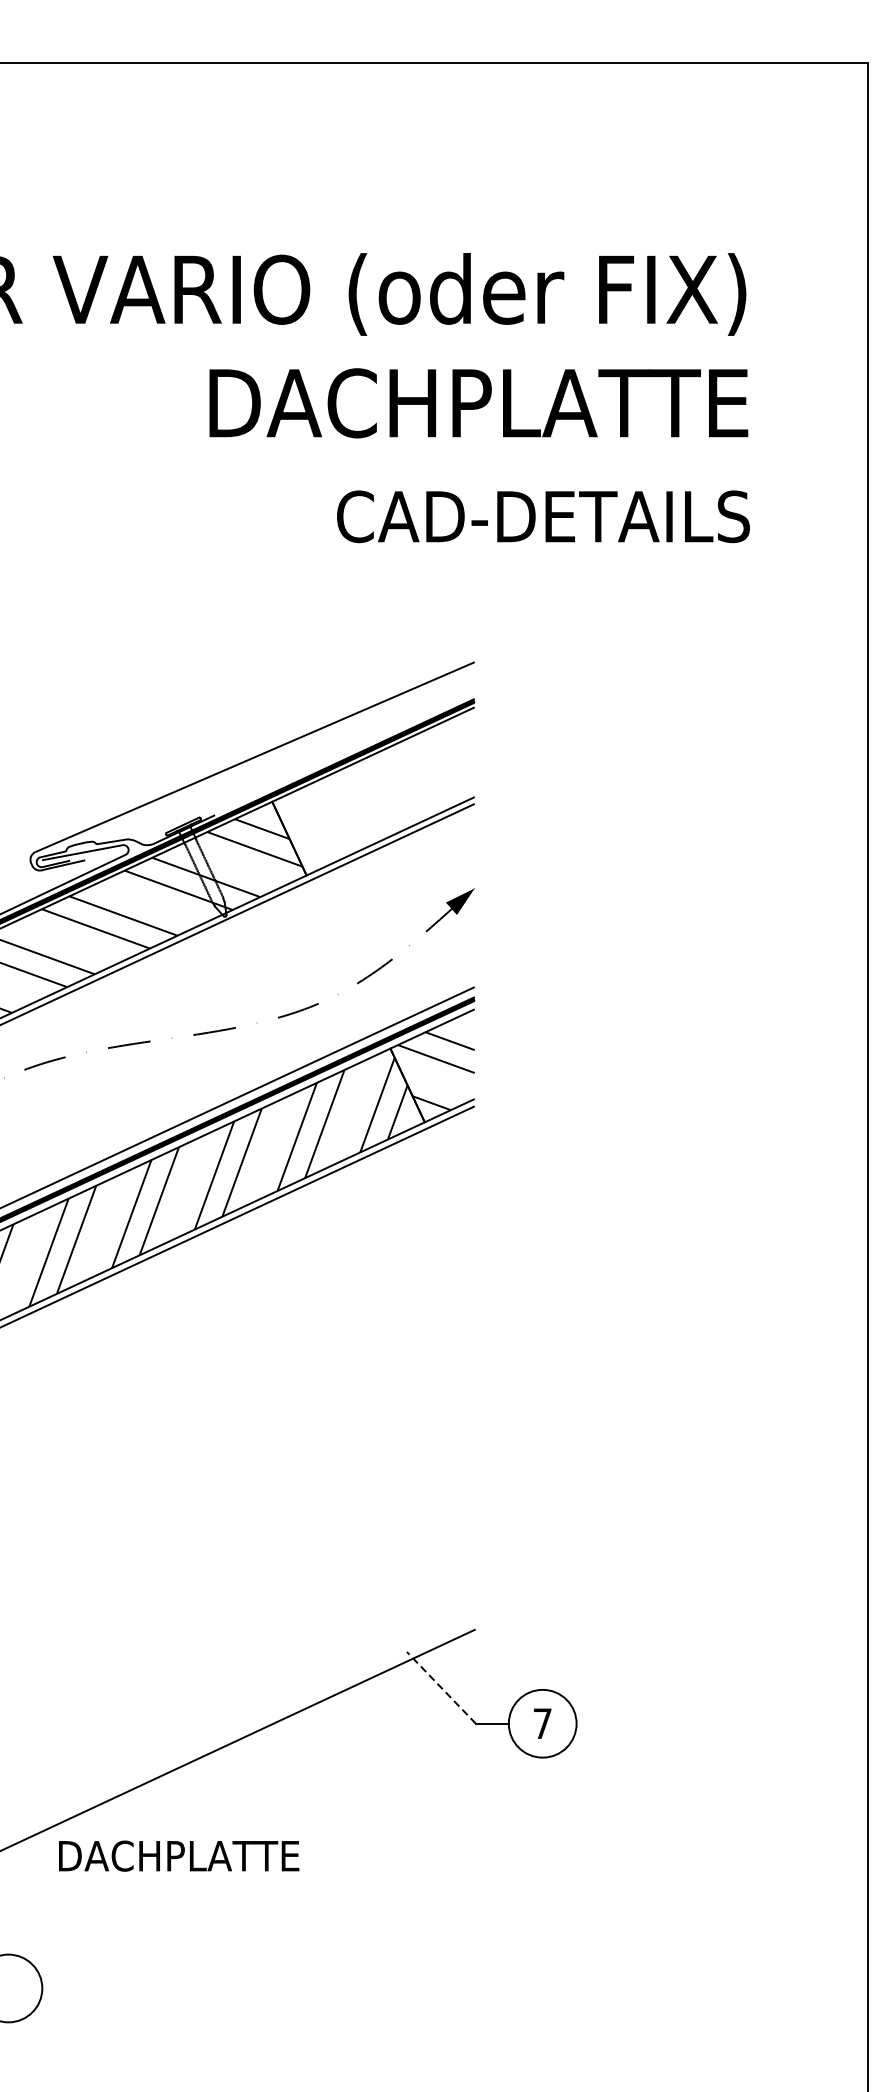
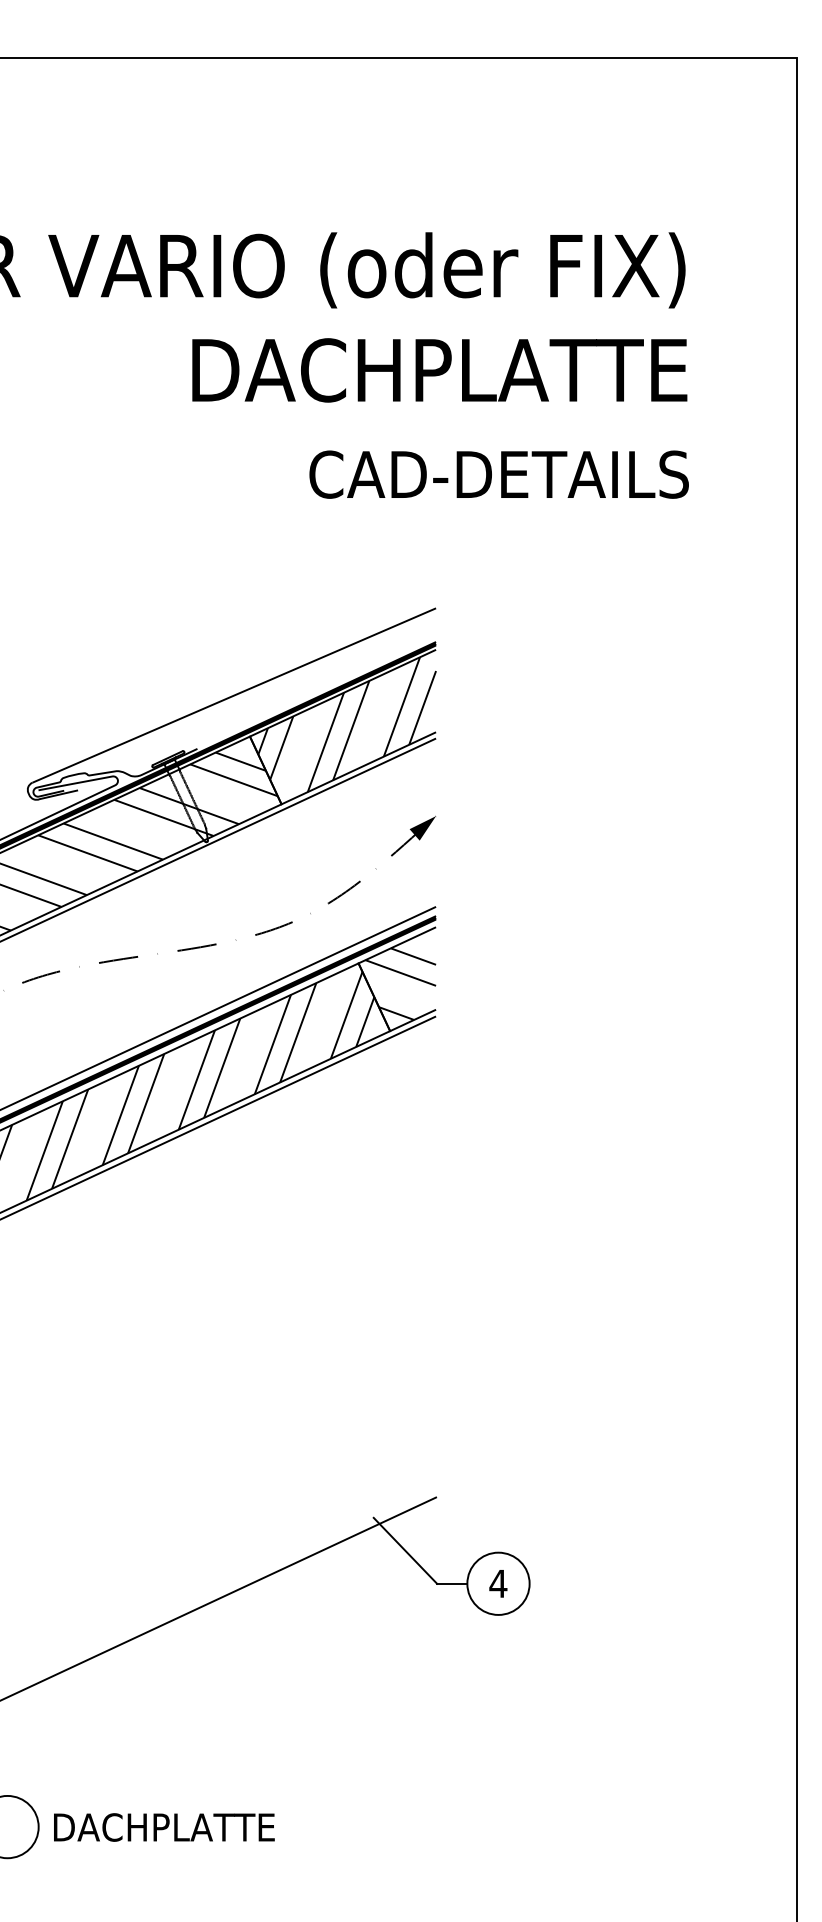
hatch: (378, 788) -> (347, 724), added
line: (441, 1687) -> (405, 1550), dashed -> solid
text: (542, 1723) -> (498, 1583), 7 -> 4
text: (179, 1856) -> (164, 1827), moved

